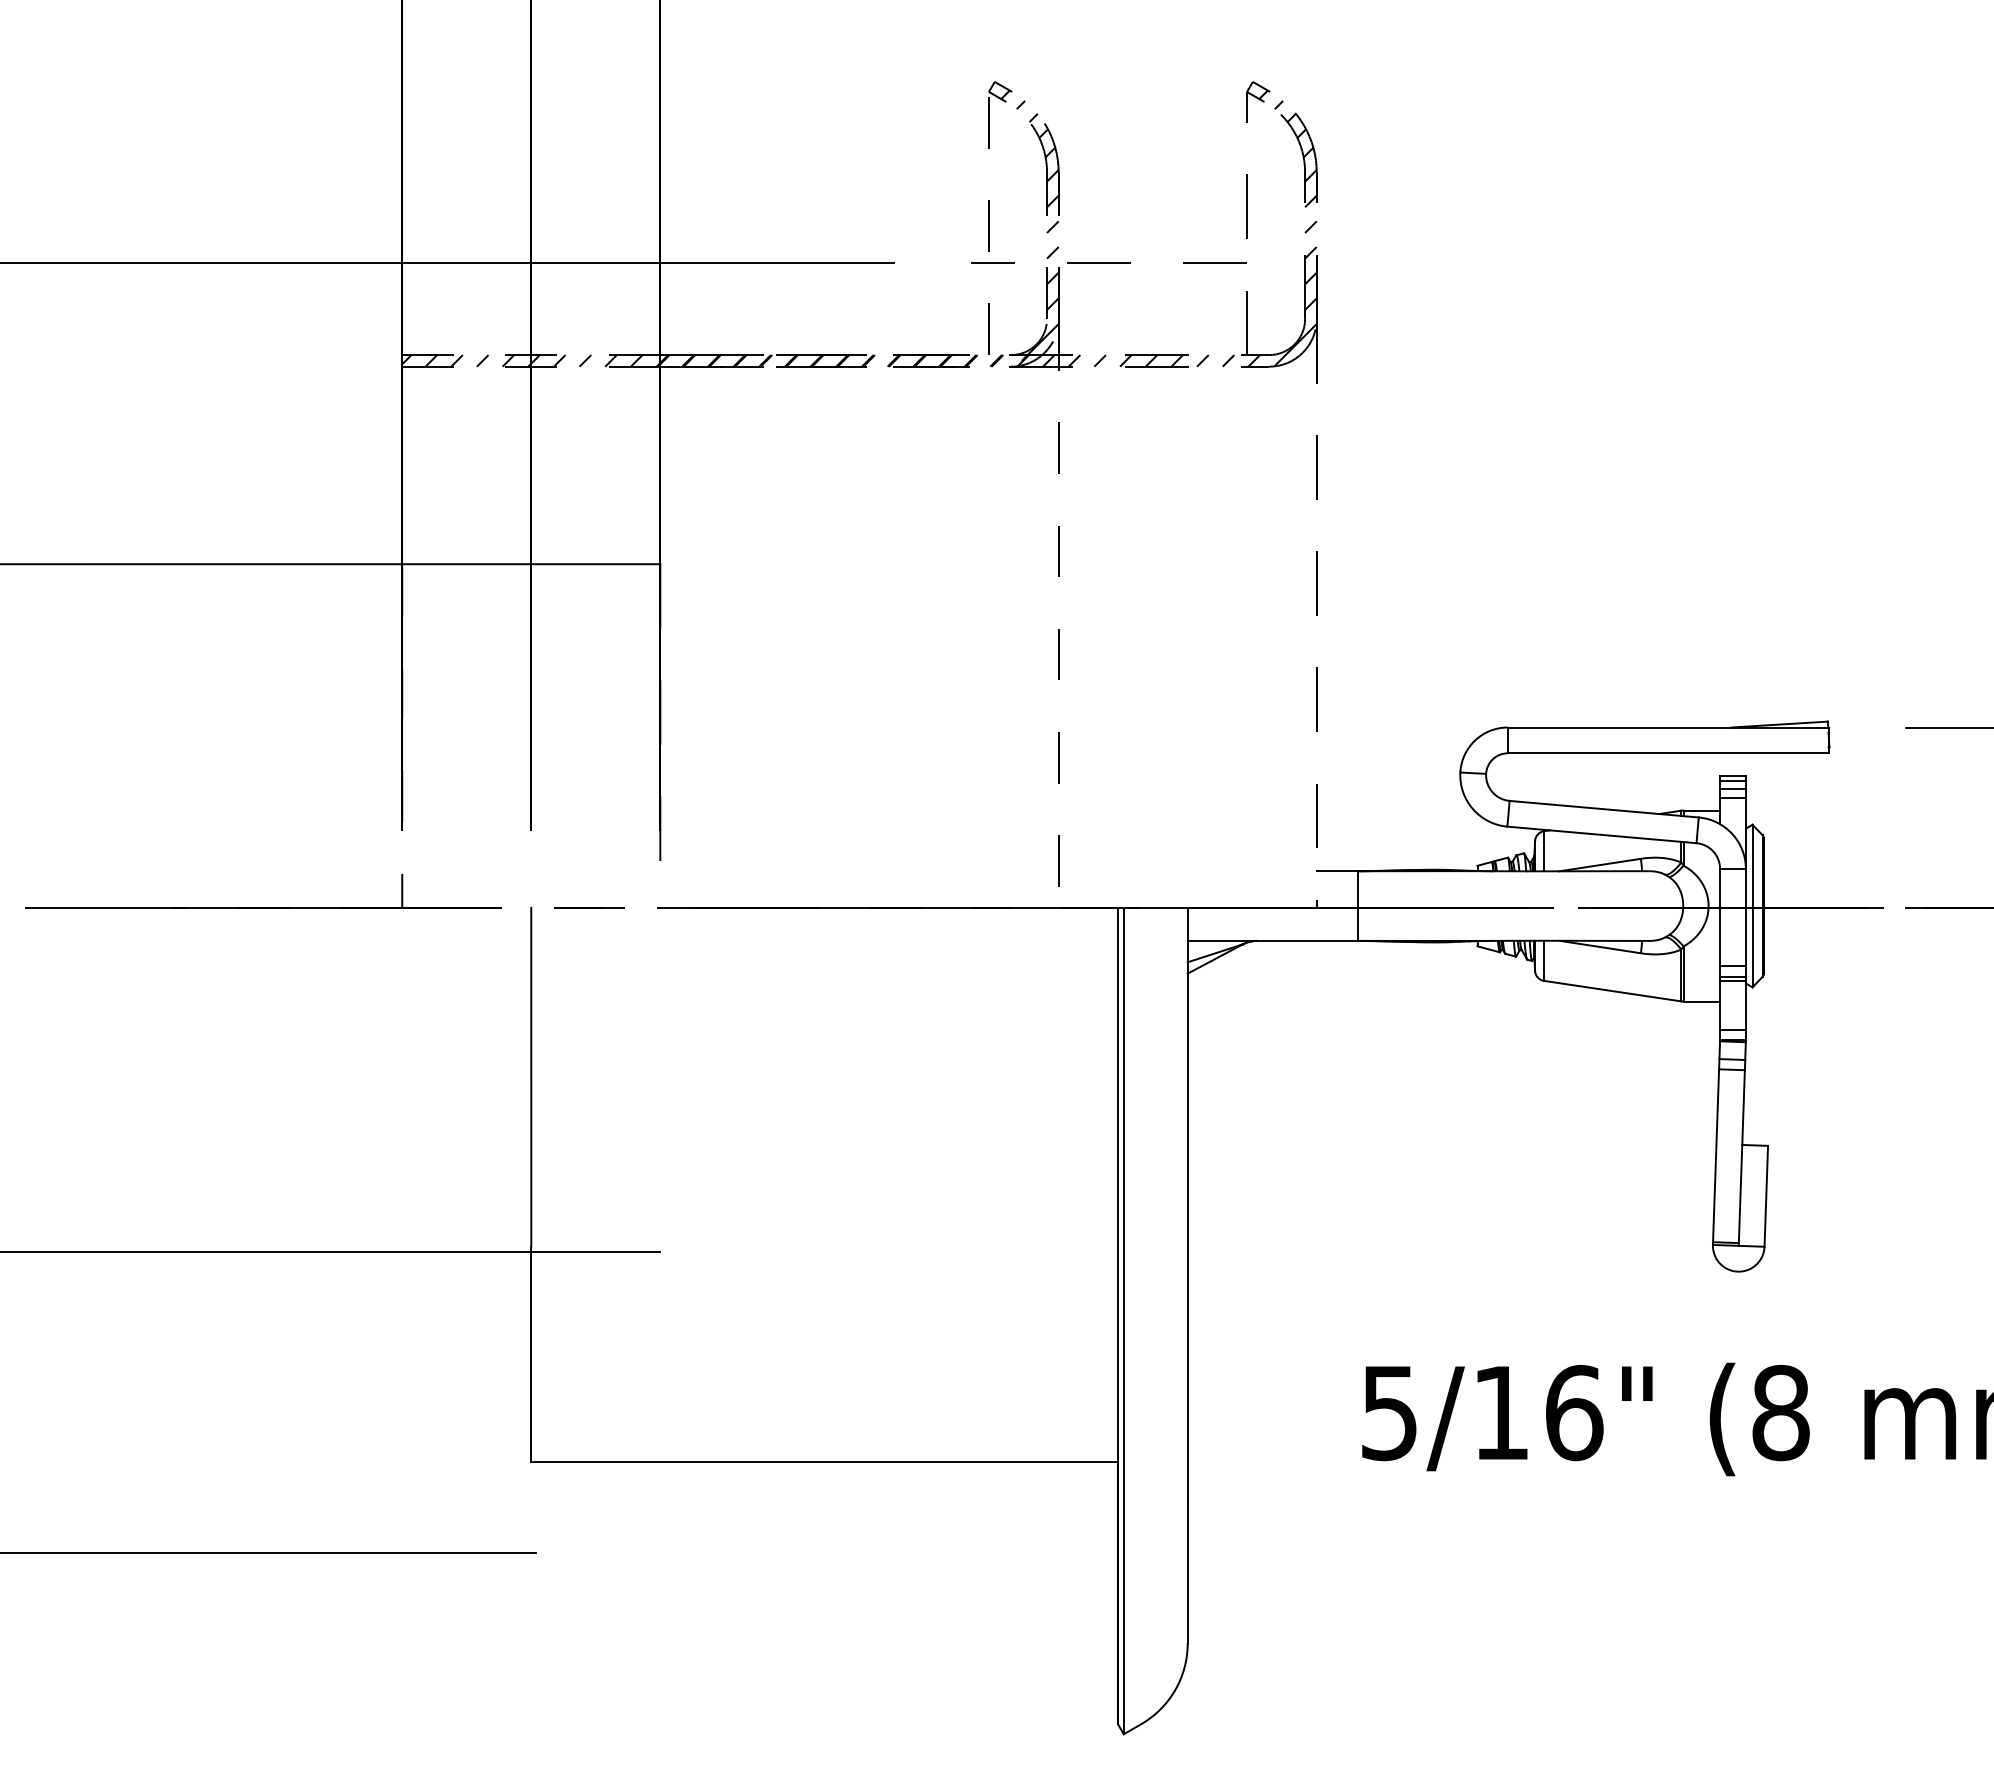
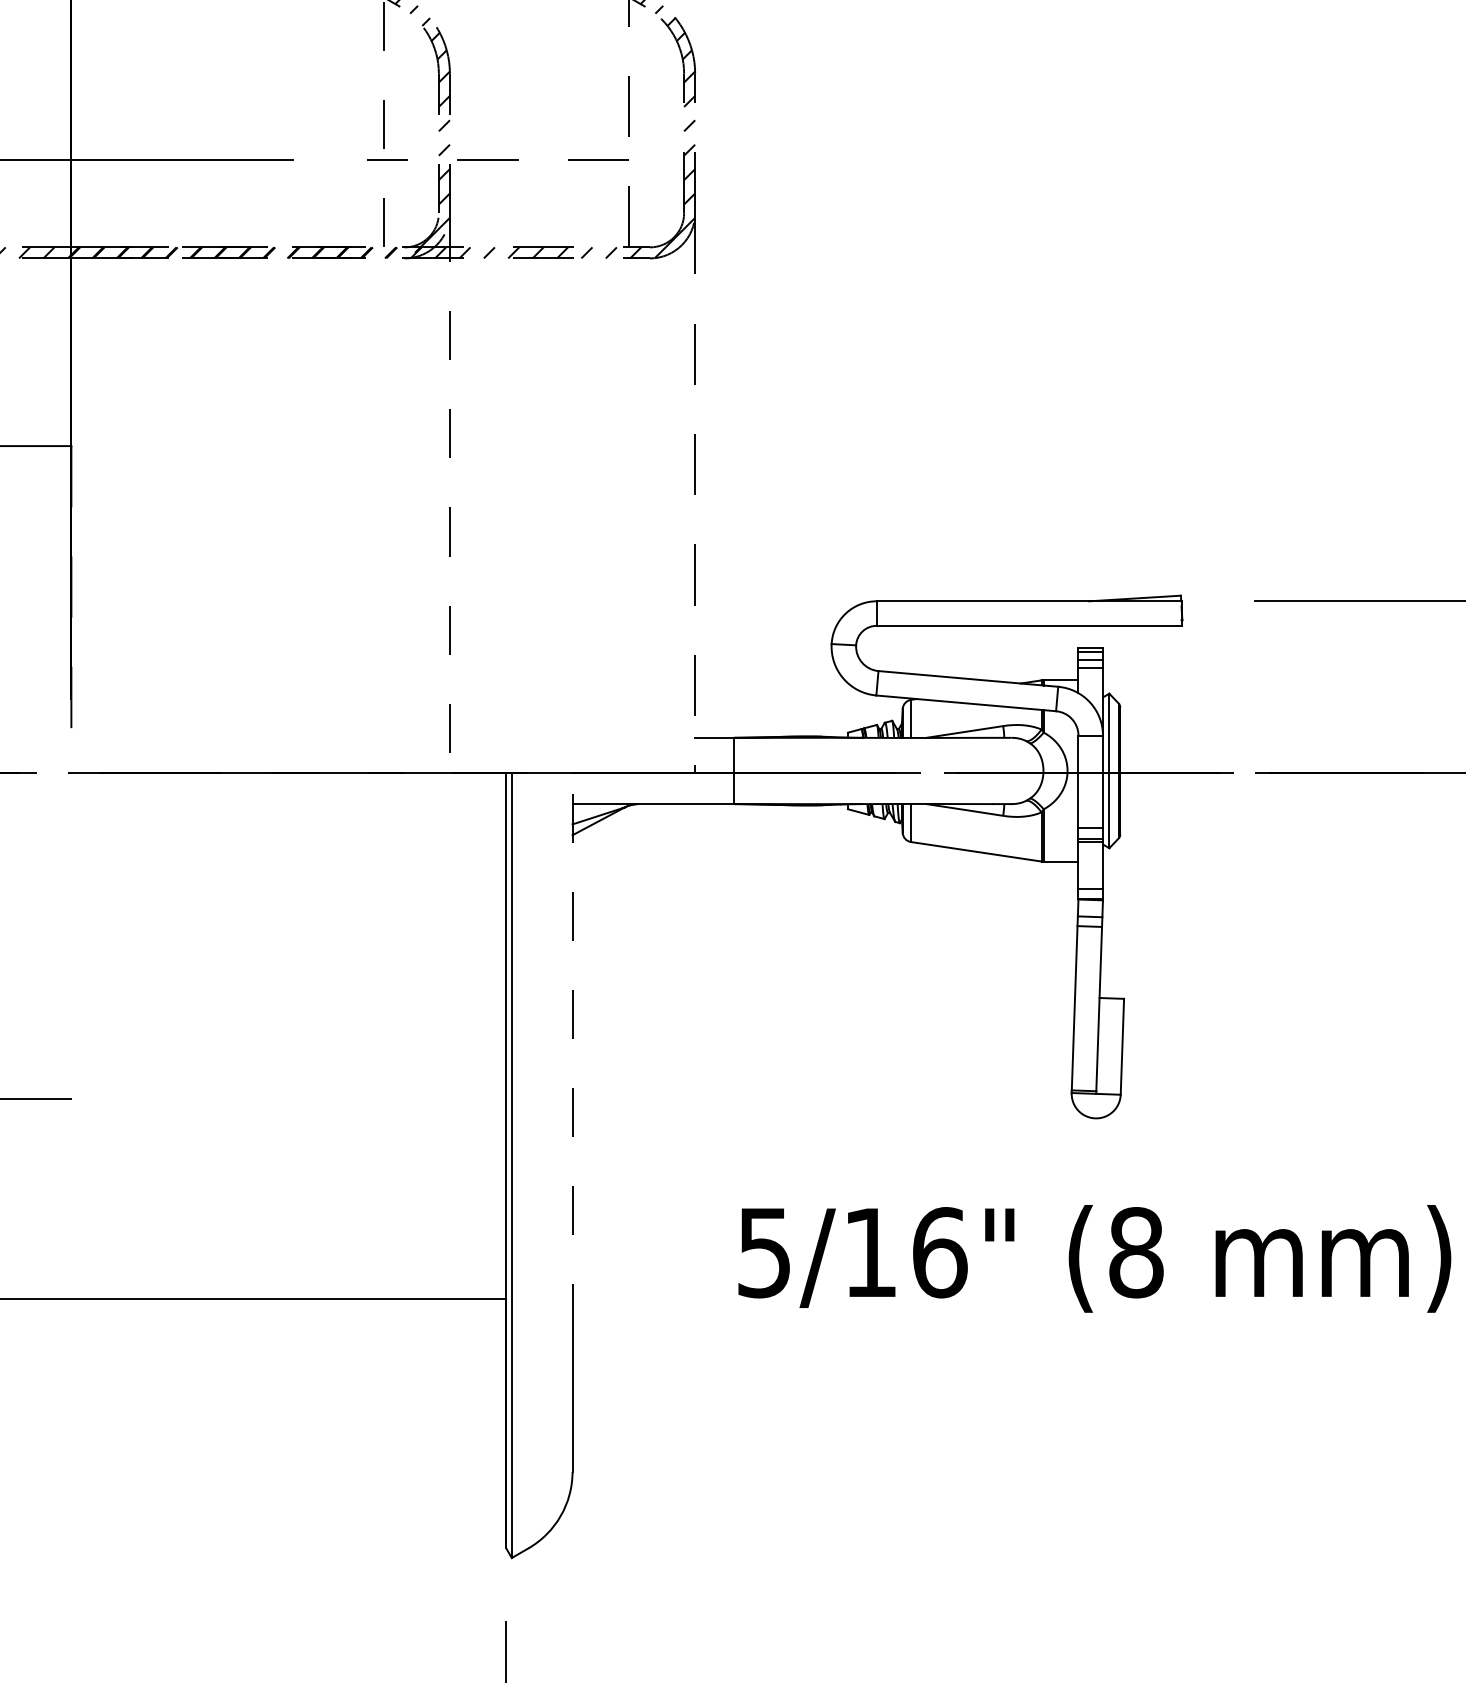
line: (1187, 1202) -> (572, 1052), solid -> dashed

